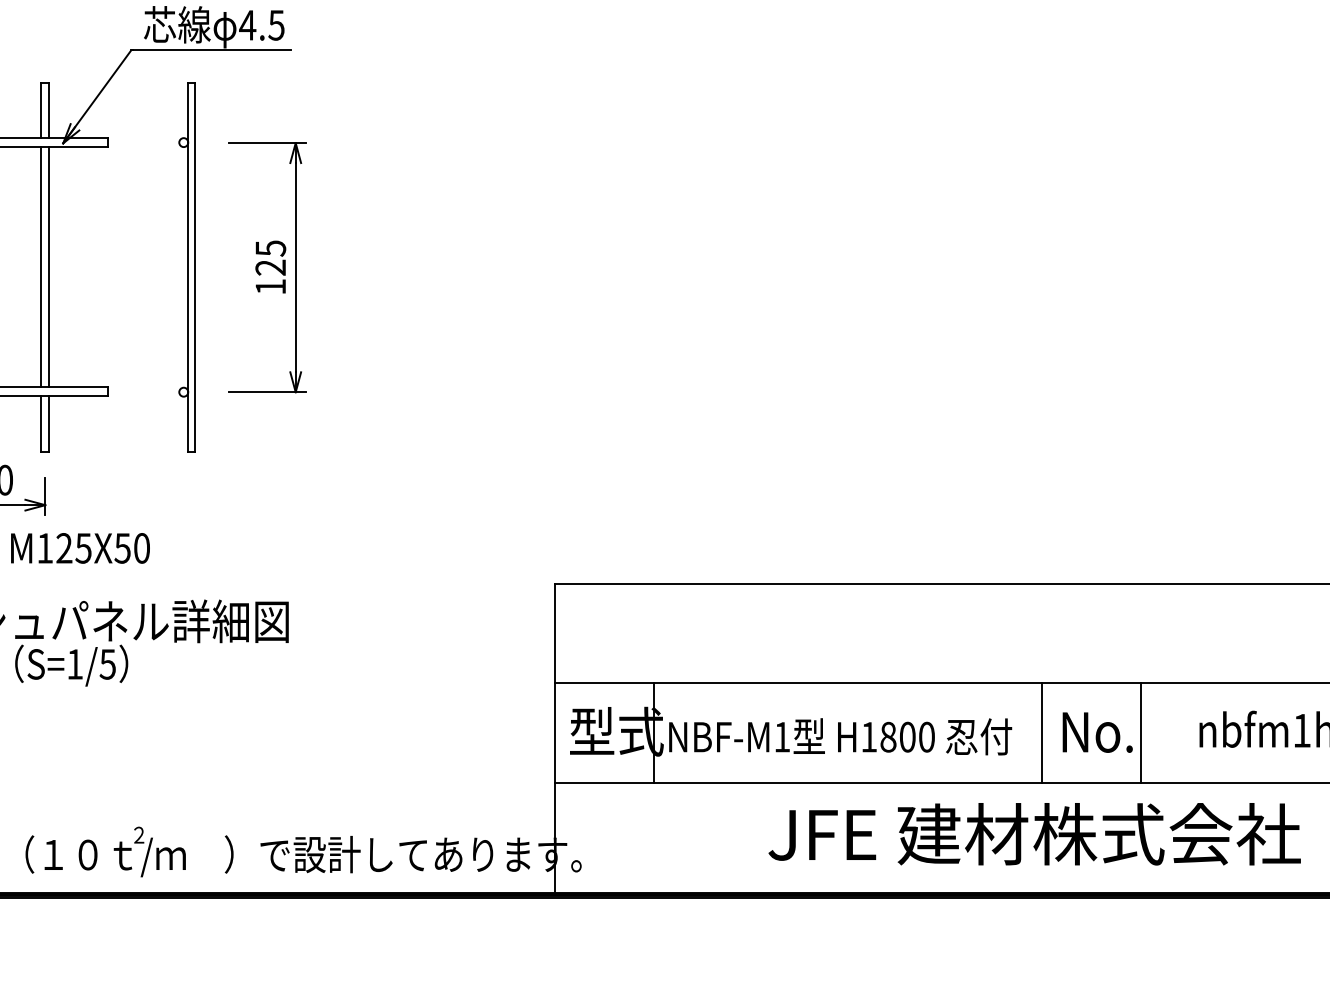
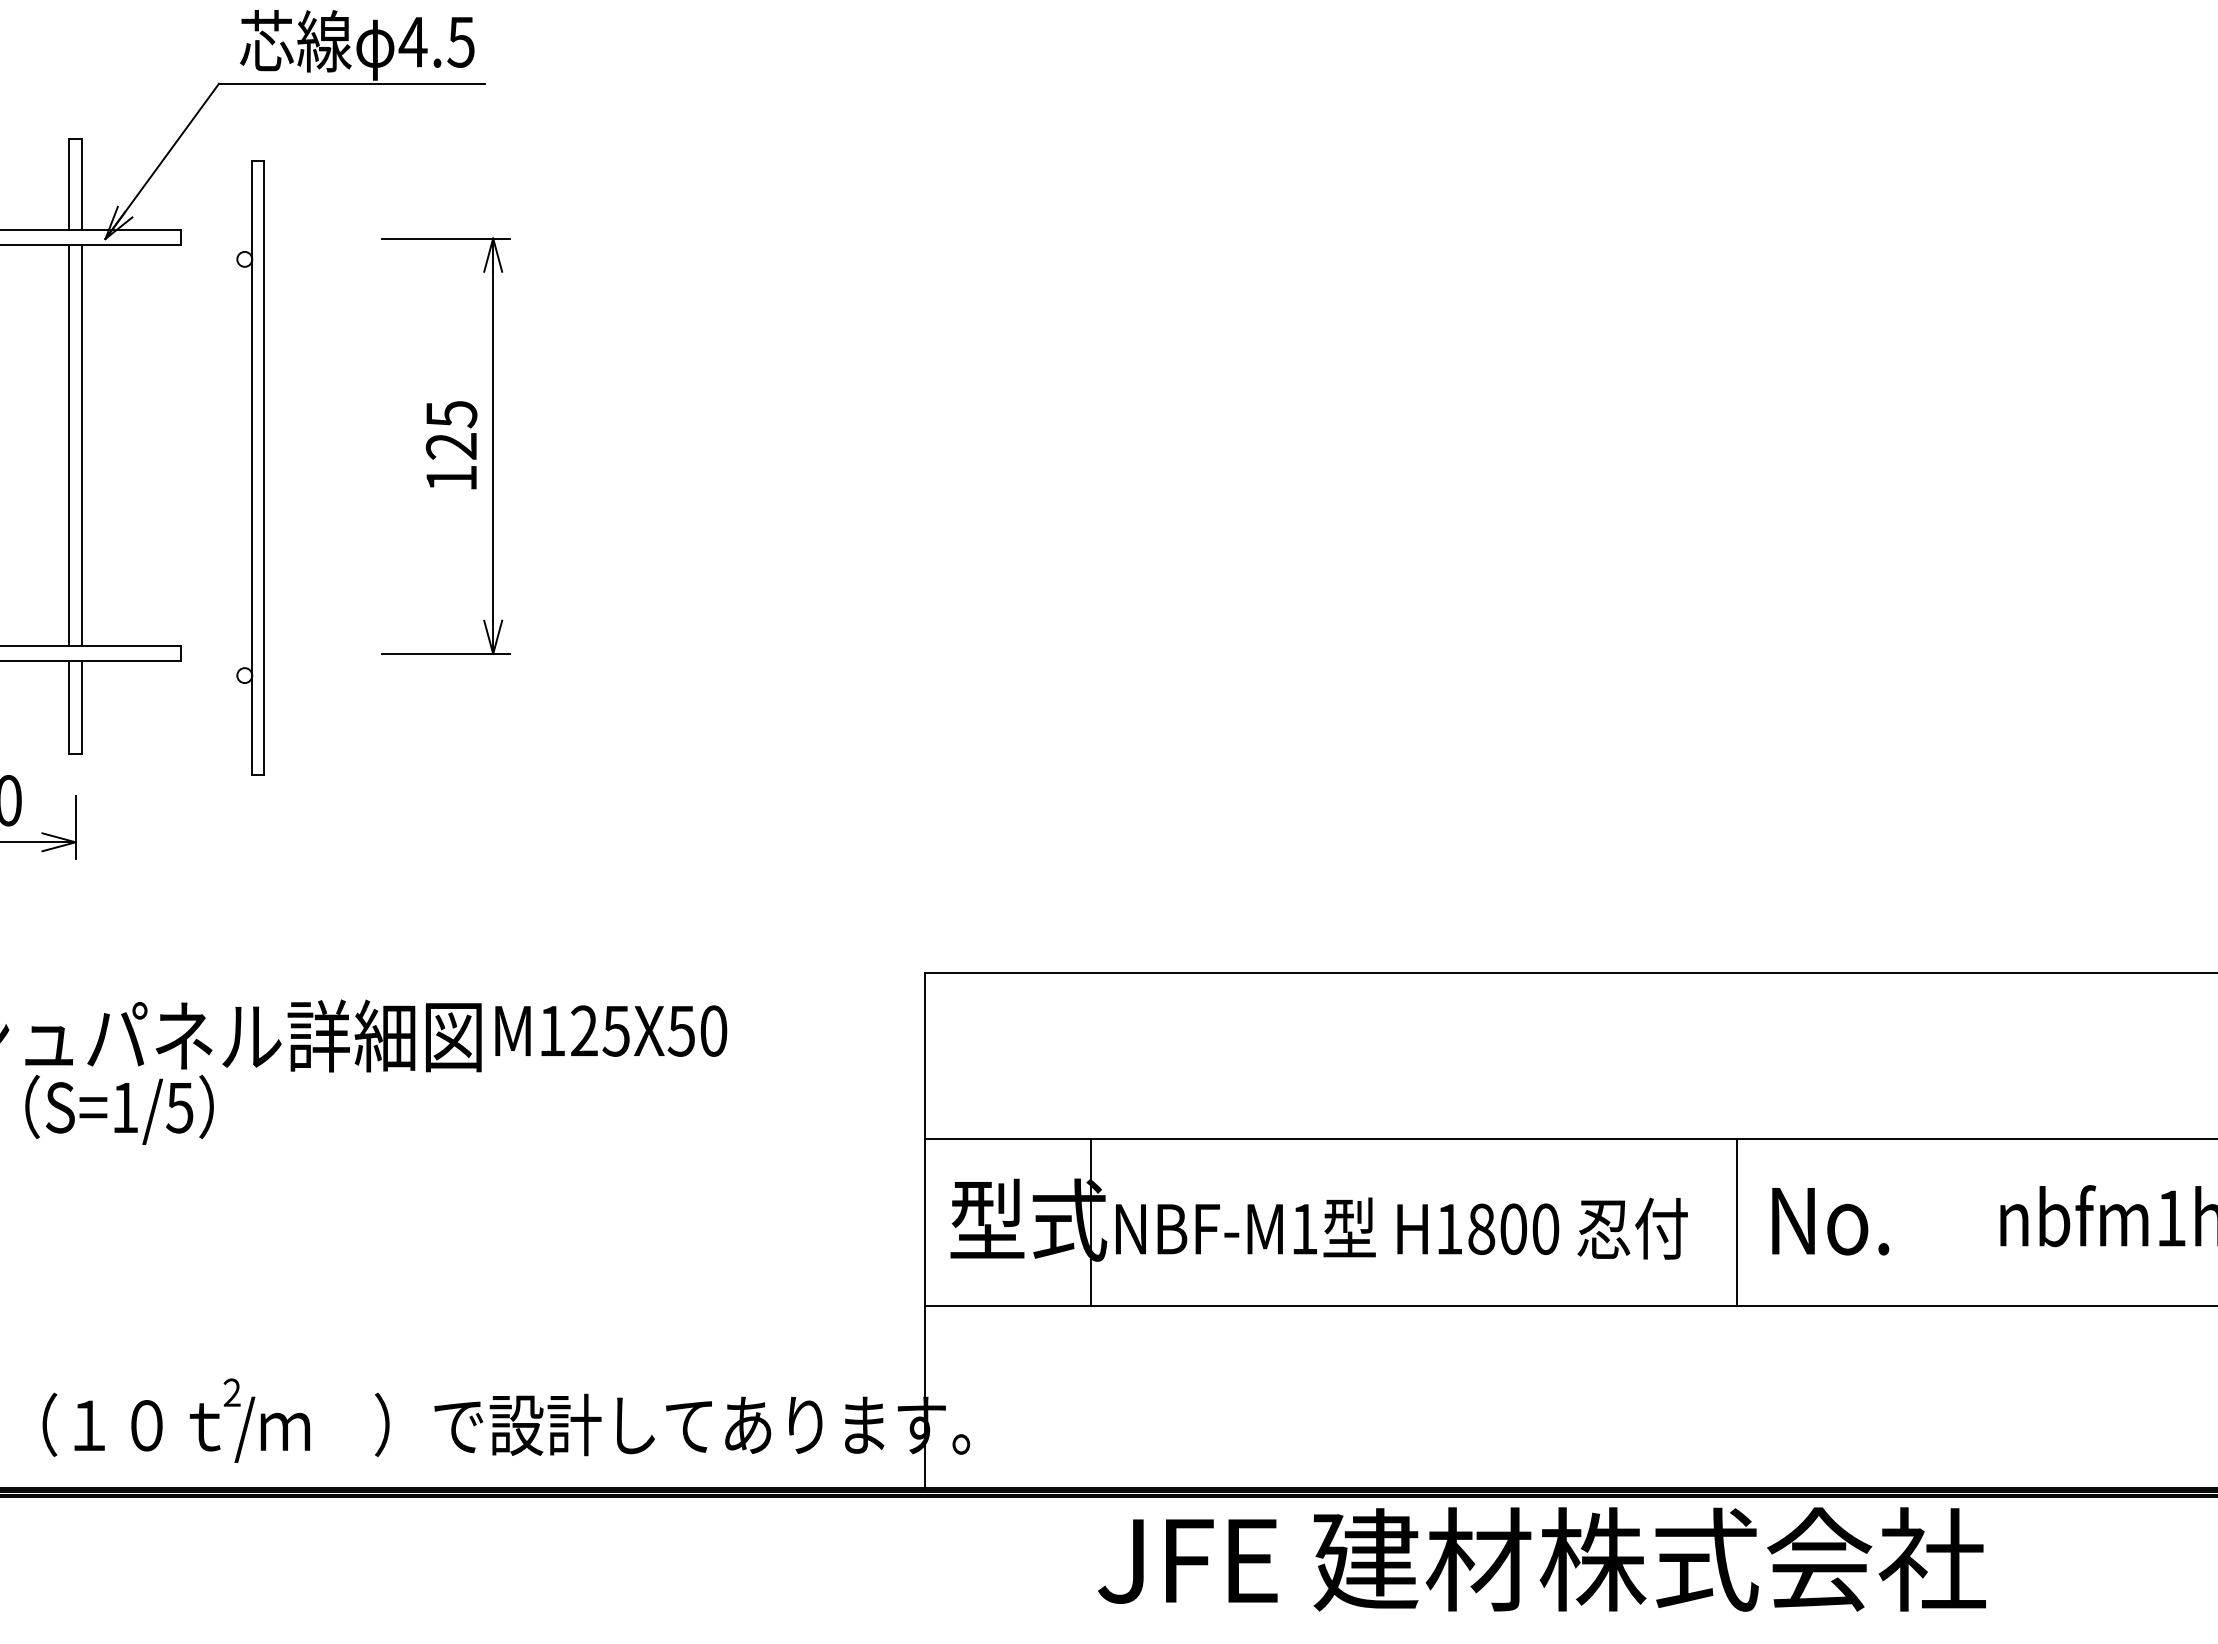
part: (186, 267) -> (249, 467), moved
text: (80, 548) -> (611, 1031), moved
line: (1141, 732) -> (1903, 1221), removed
text: (1034, 834) -> (1541, 1559), moved

